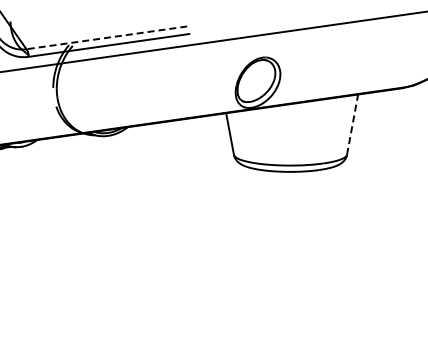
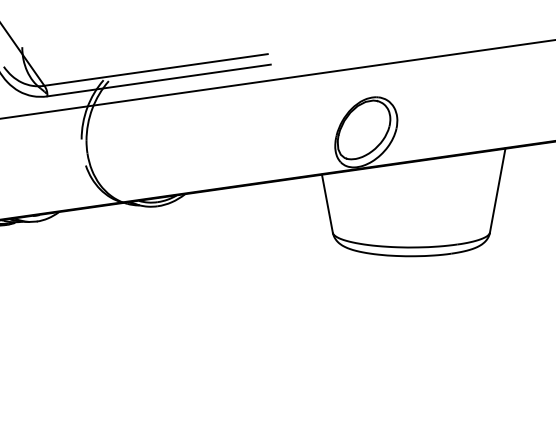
line: (106, 37) -> (155, 69), dashed -> solid
line: (352, 124) -> (497, 190), dashed -> solid

